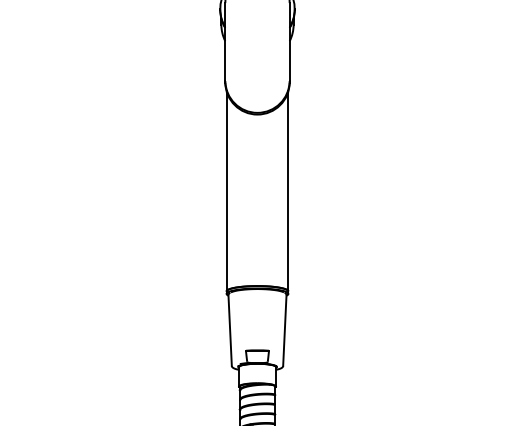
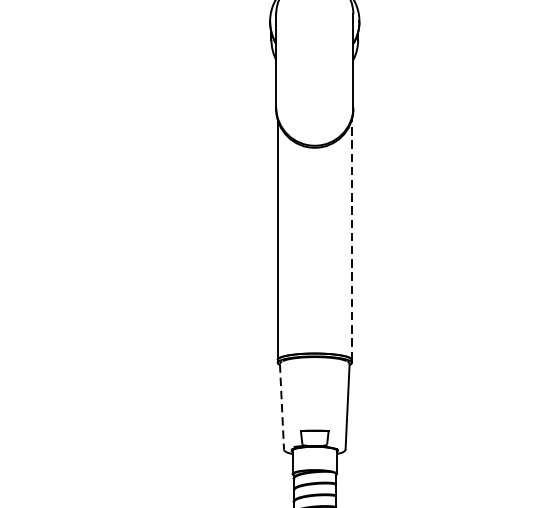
line: (288, 191) -> (351, 240), solid -> dashed
line: (230, 331) -> (282, 408), solid -> dashed

